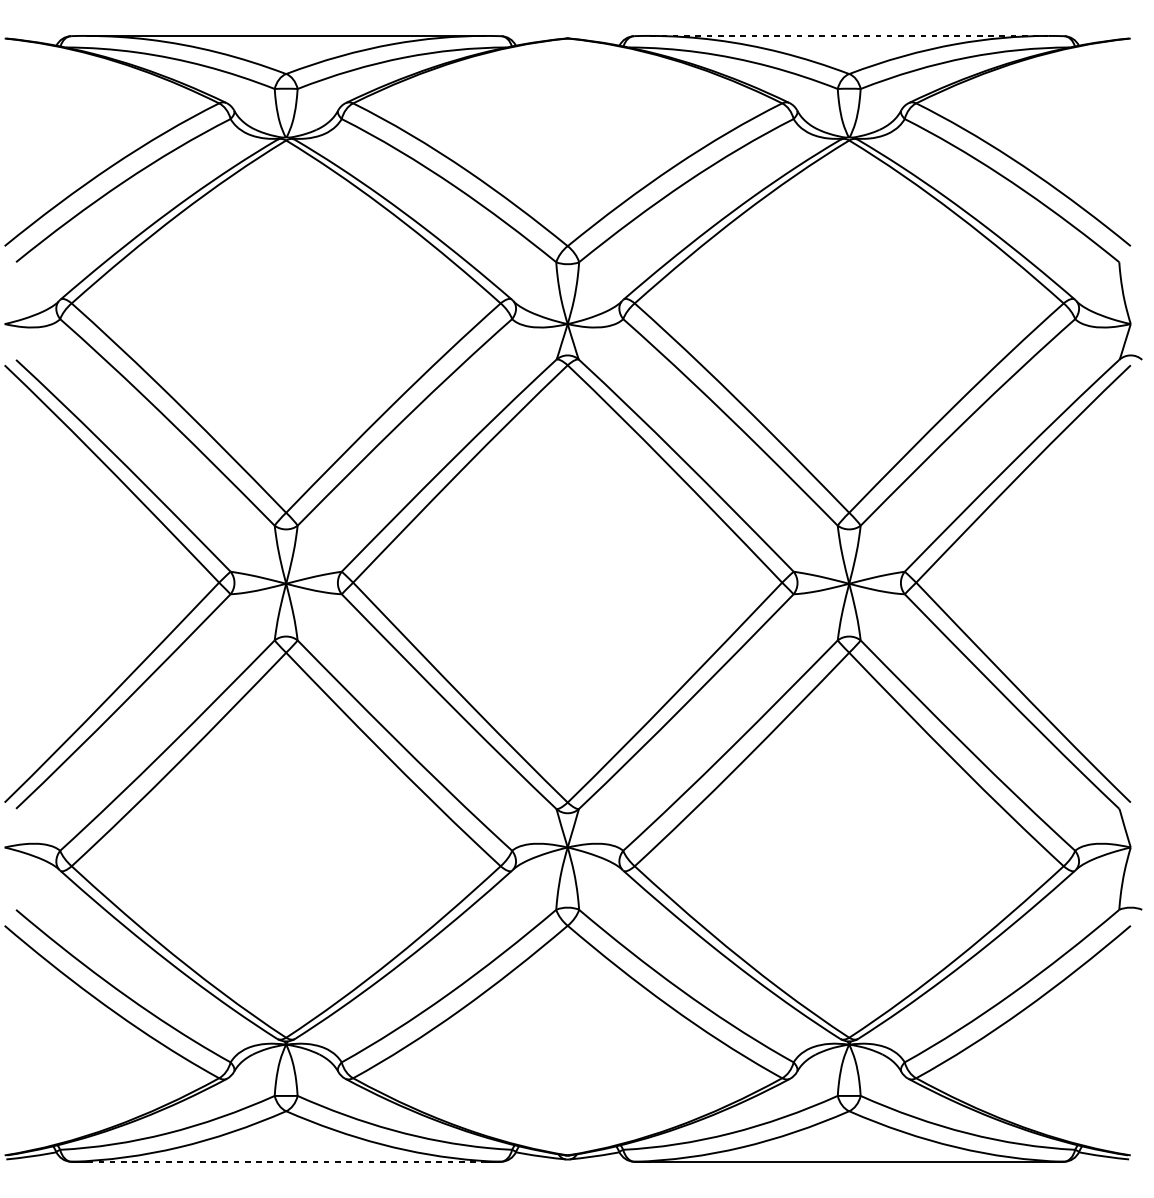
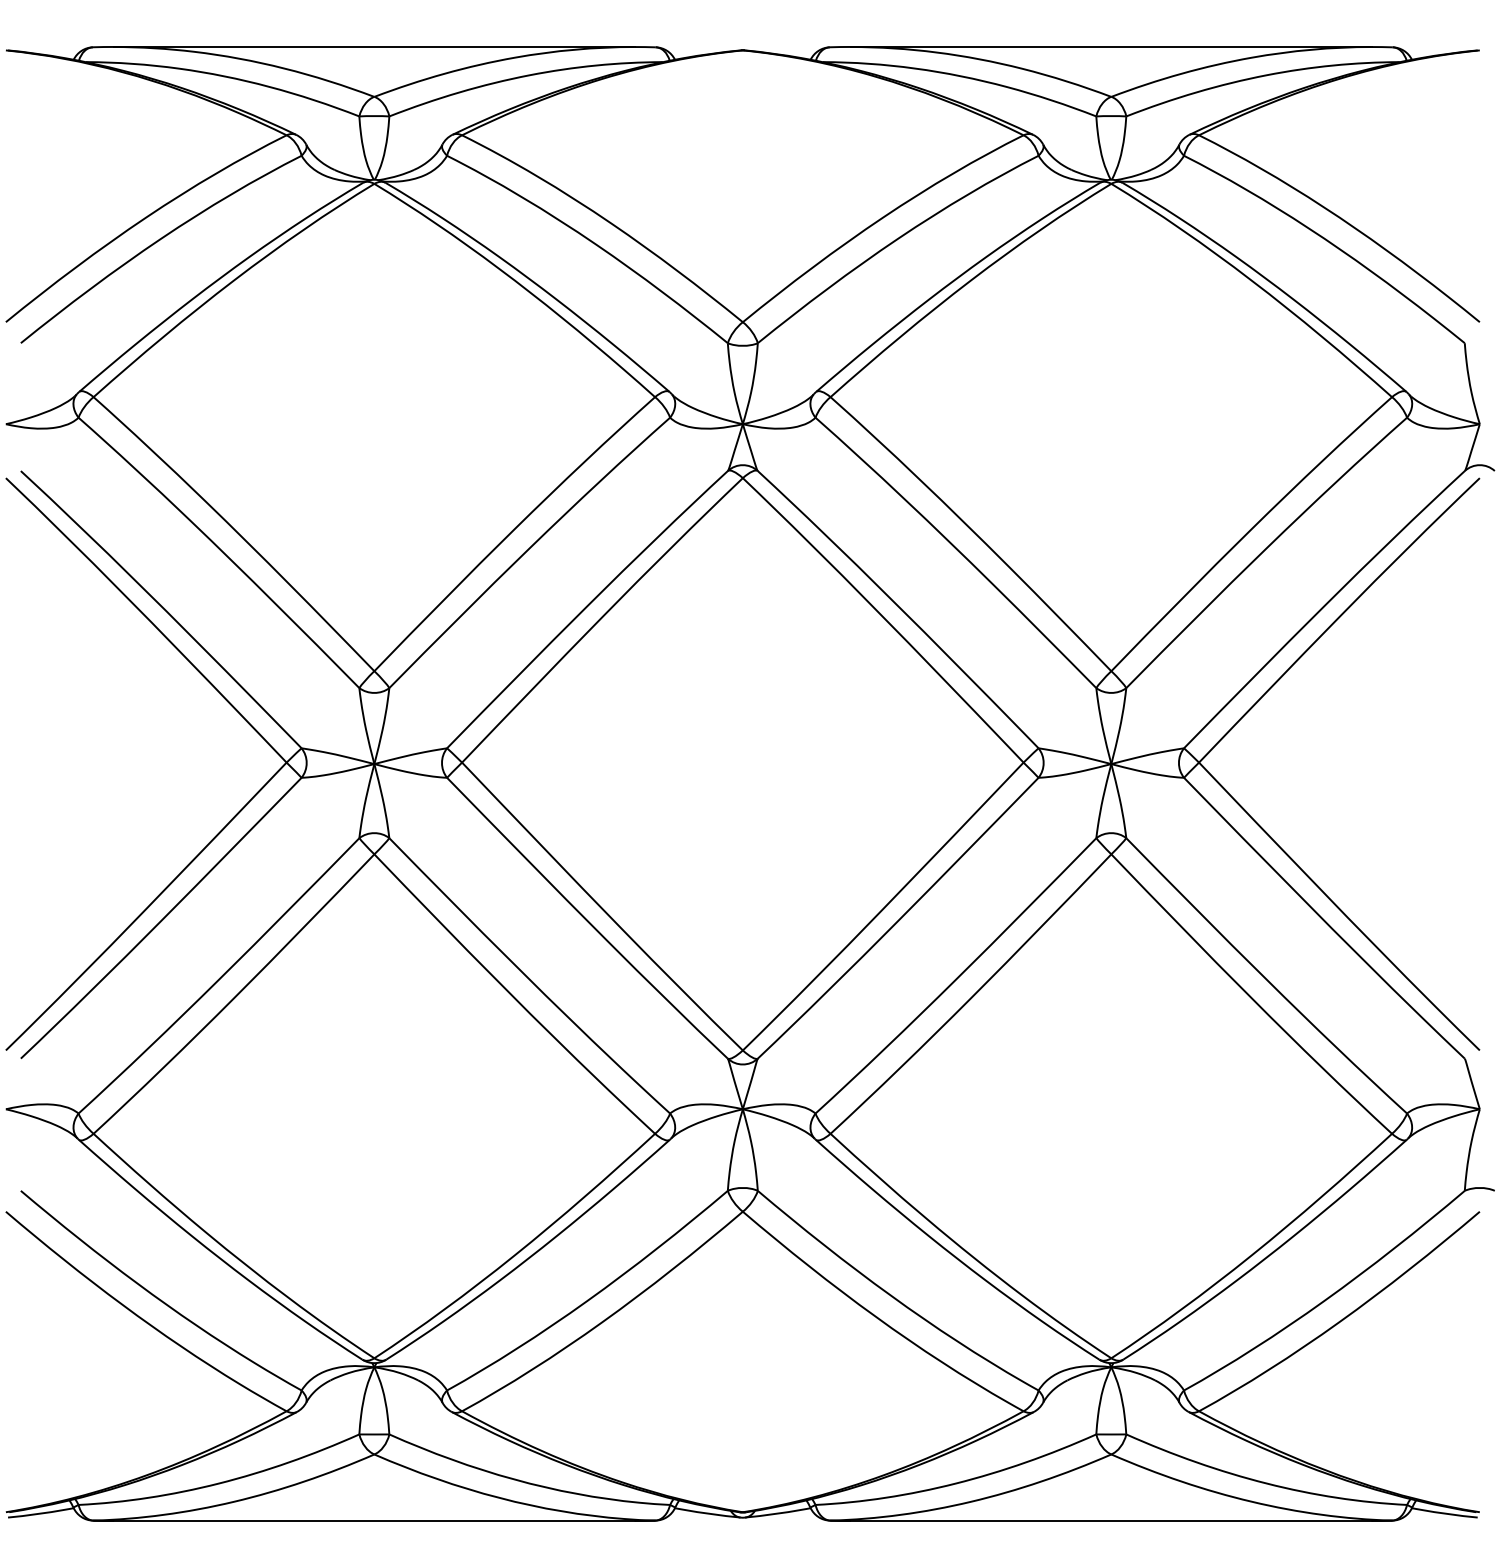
line: (849, 36) -> (1111, 47), dashed -> solid
line: (286, 1161) -> (374, 1520), dashed -> solid

